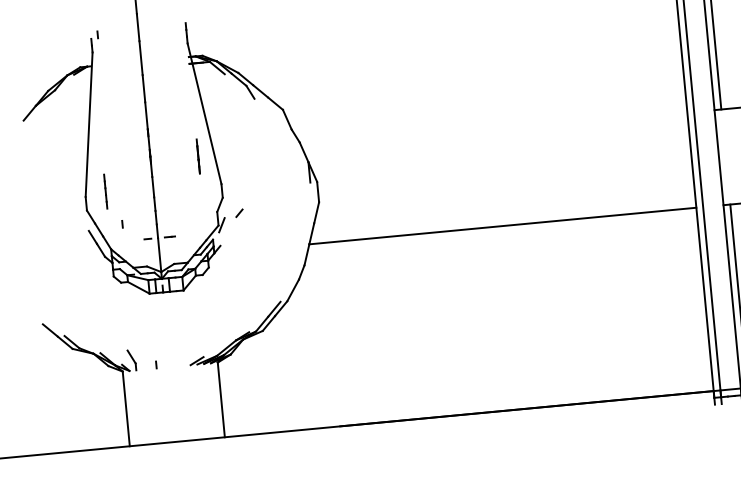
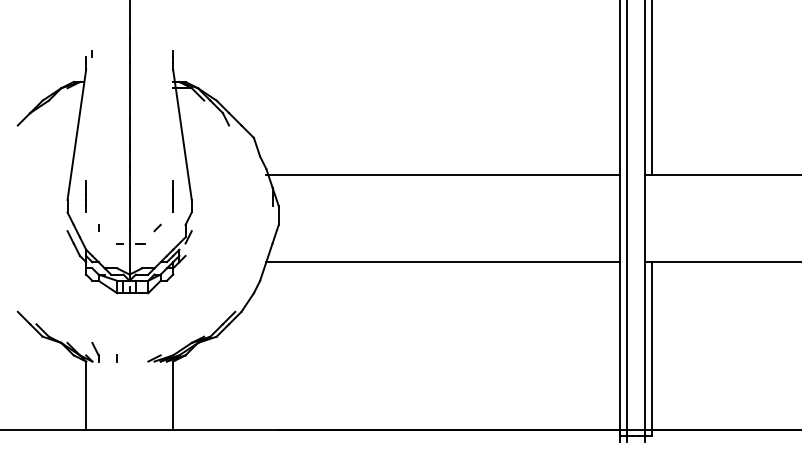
line: (494, 131) -> (443, 175), added
line: (197, 156) -> (172, 196), moved
line: (239, 212) -> (157, 227), moved

